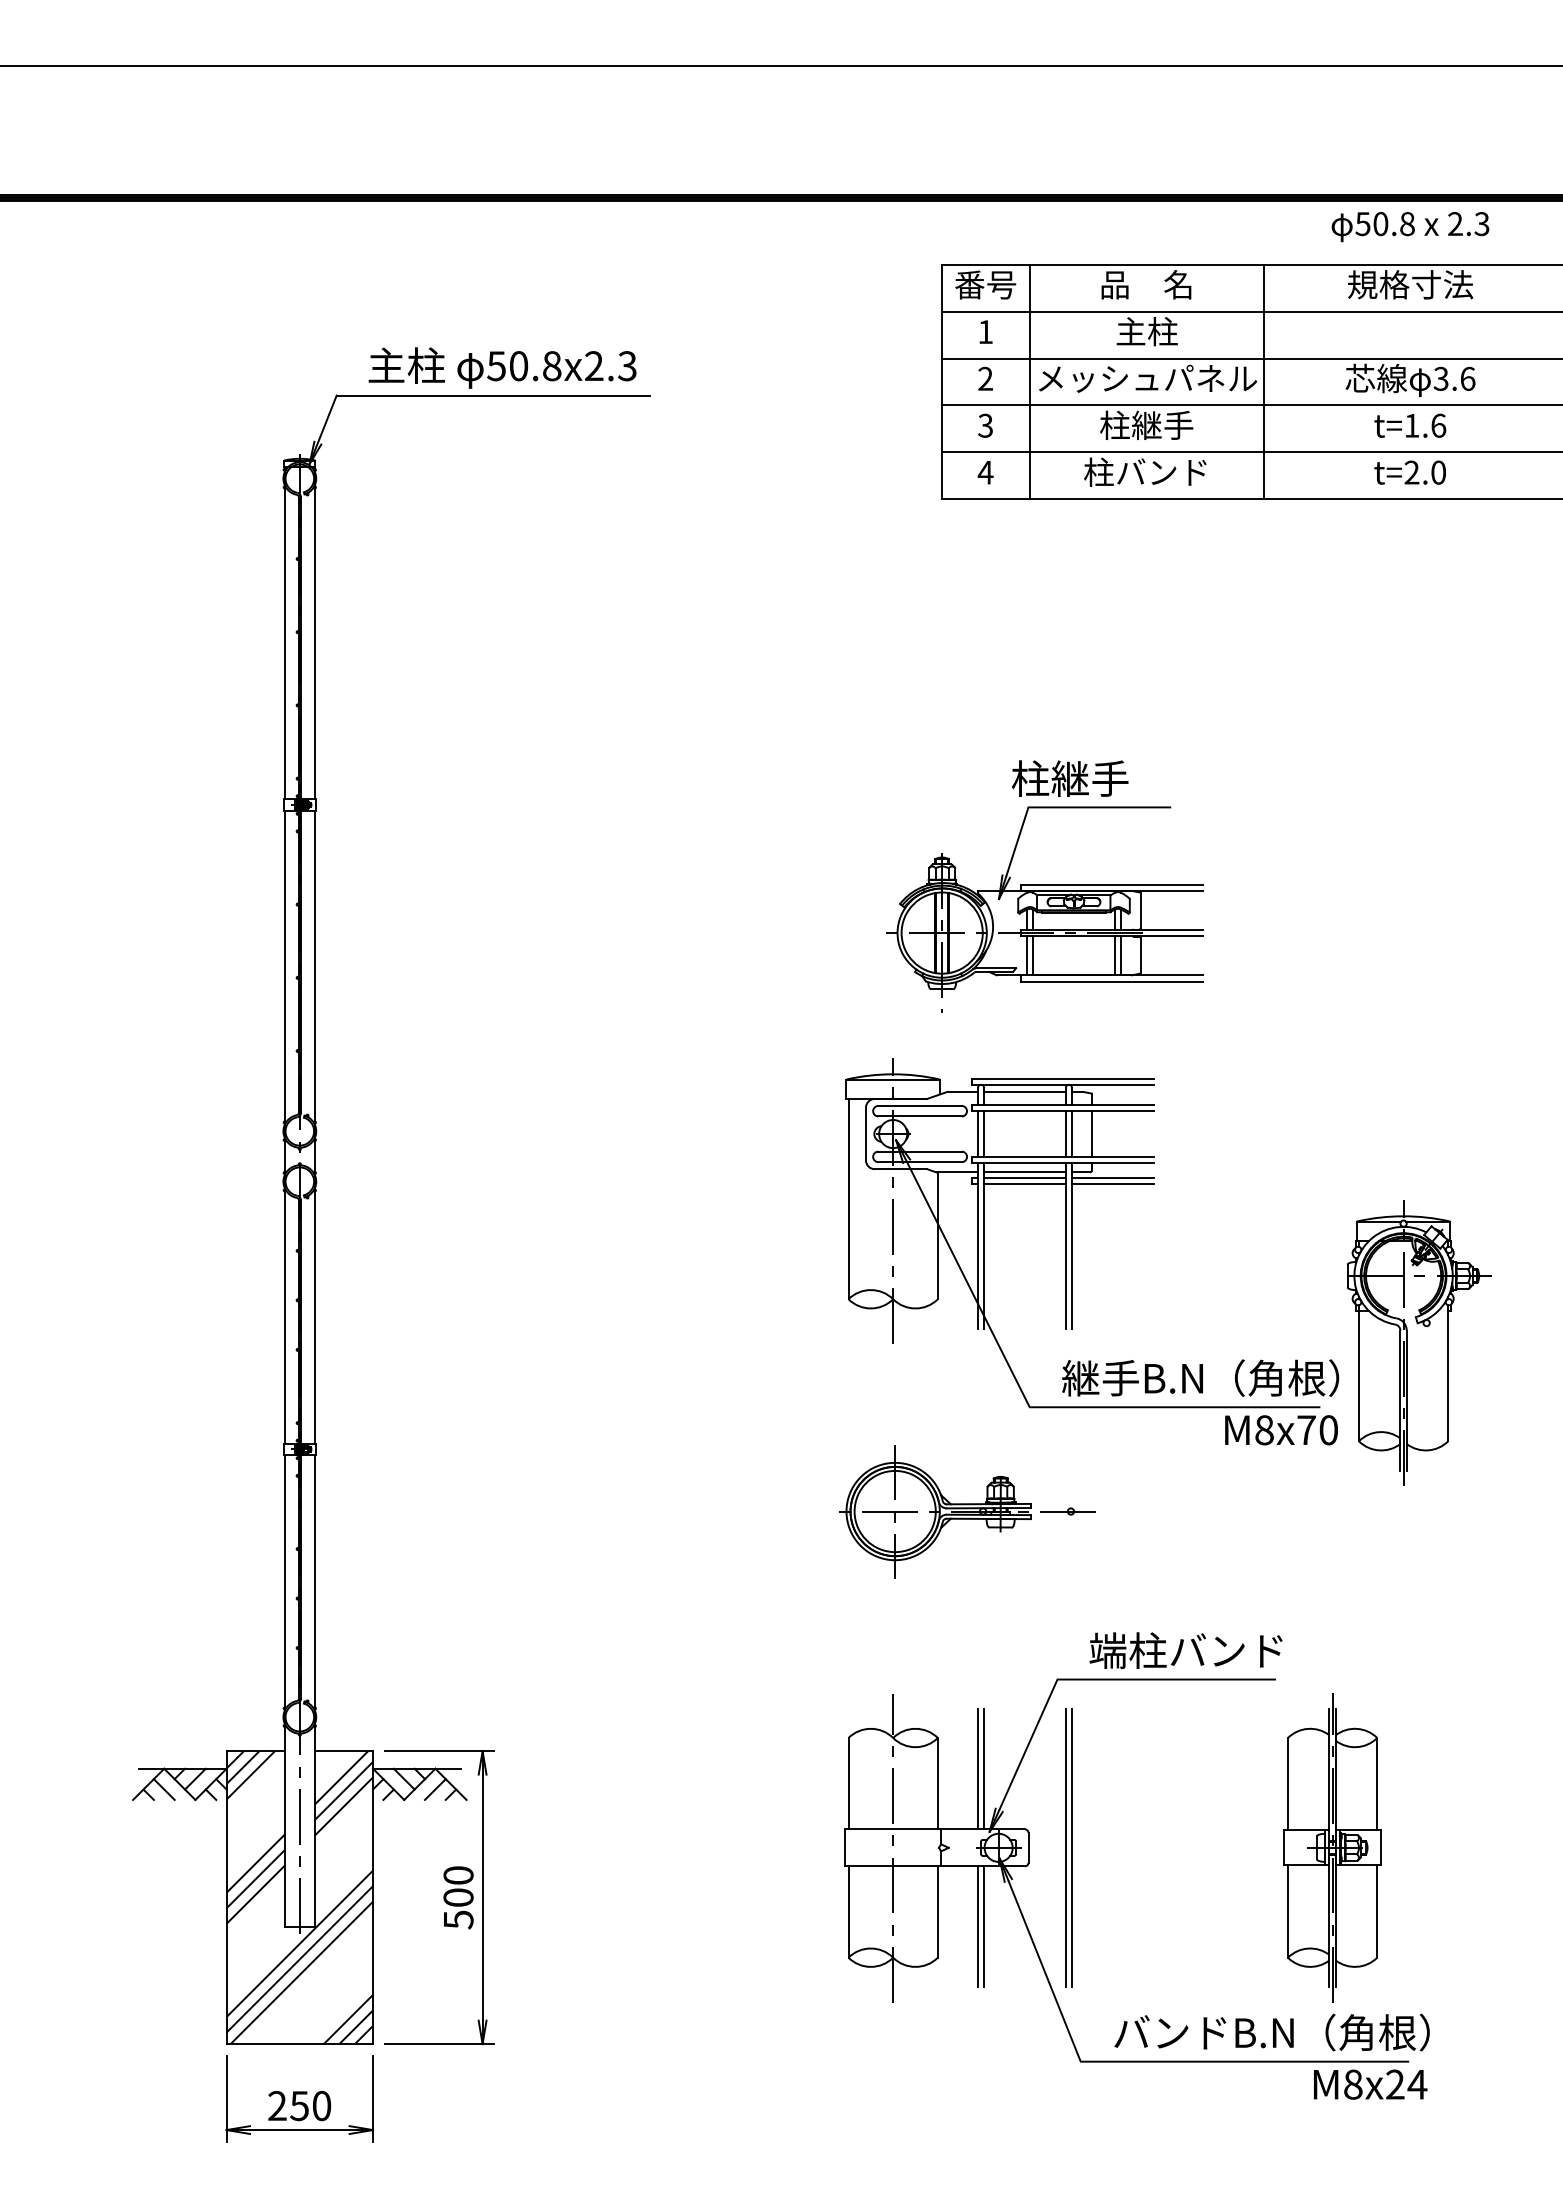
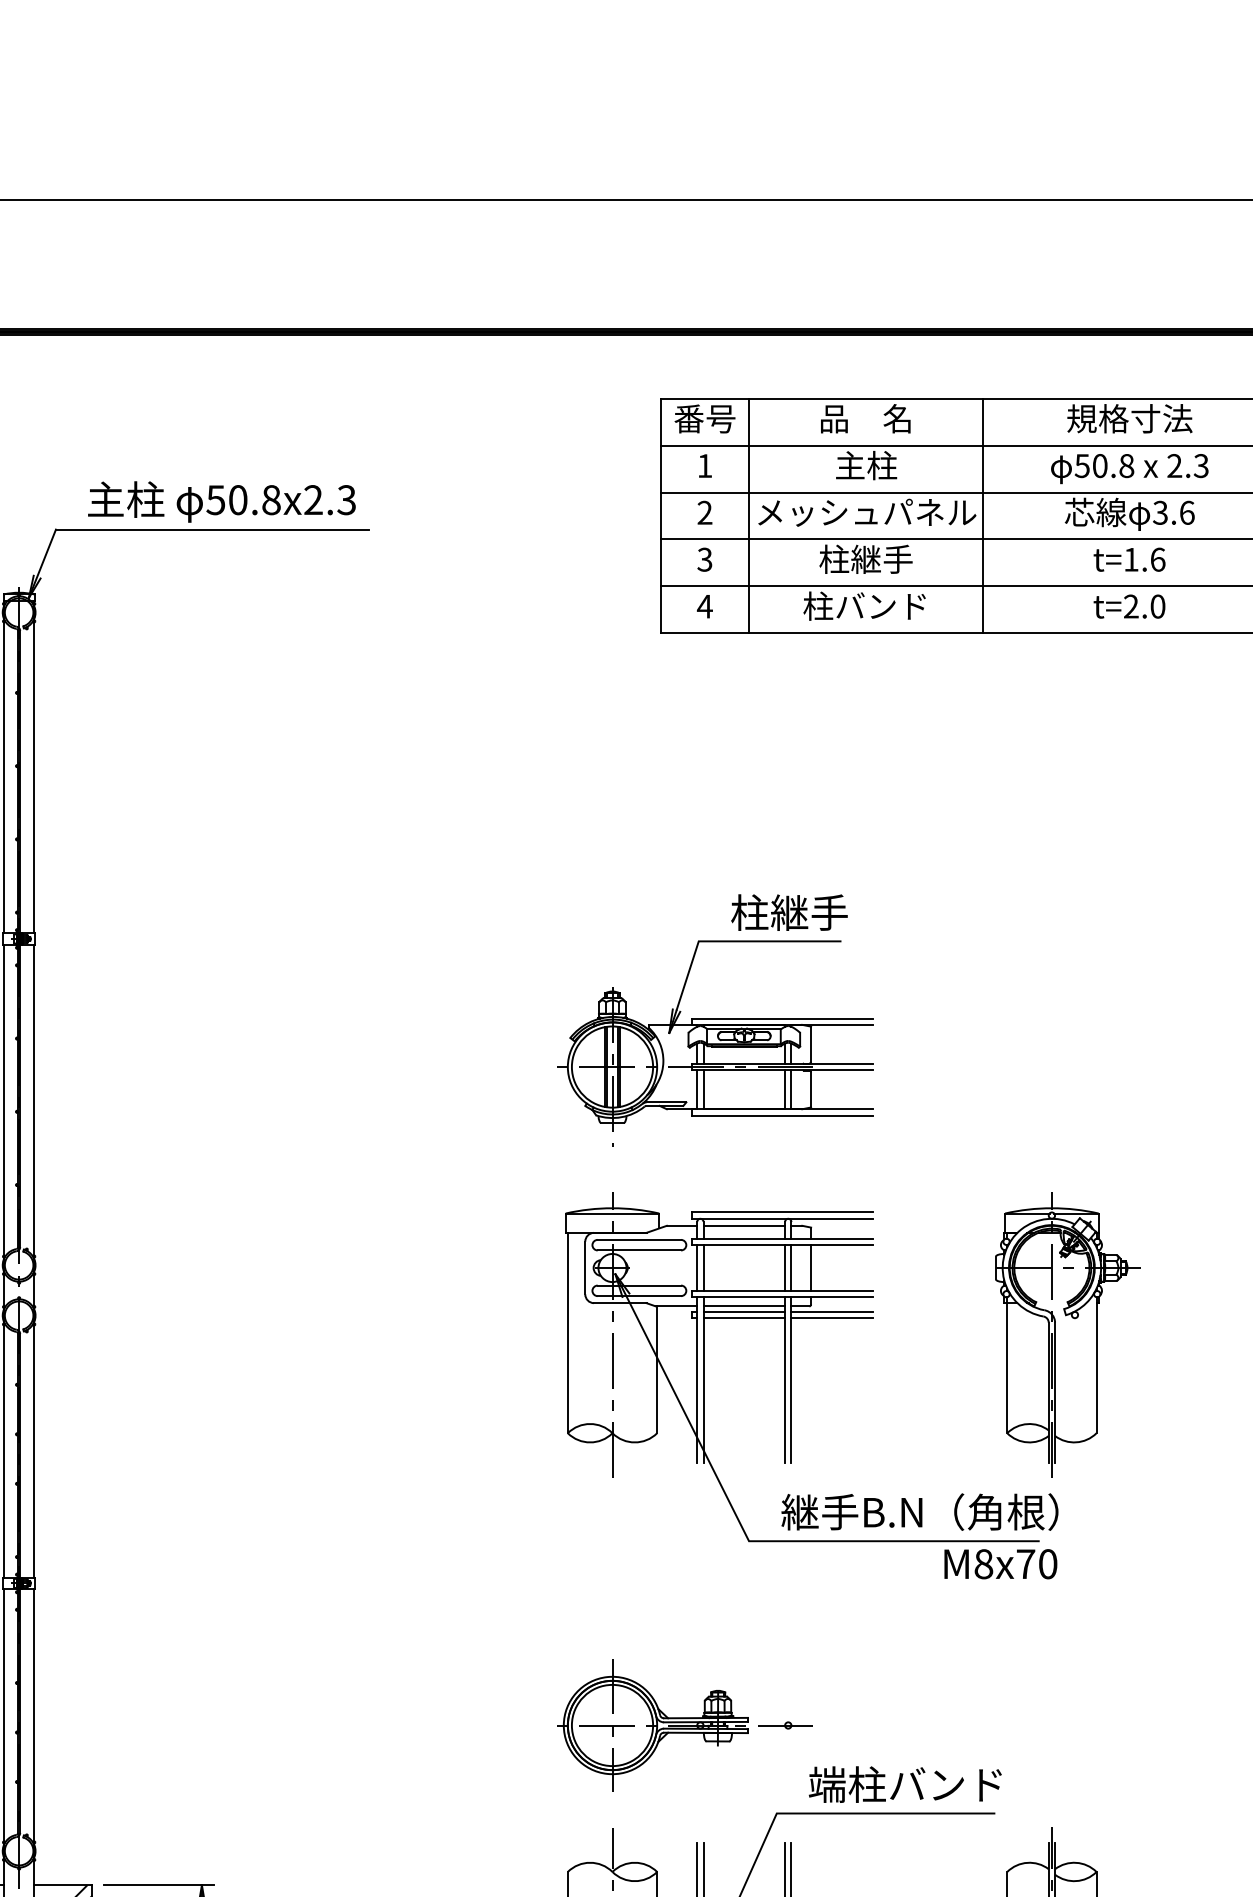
text: (1410, 227) -> (1129, 469), moved
part: (1044, 909) -> (714, 1043), moved
part: (1419, 1342) -> (1067, 1334), moved
part: (967, 1511) -> (684, 1725), moved

